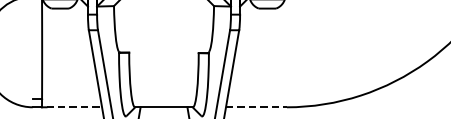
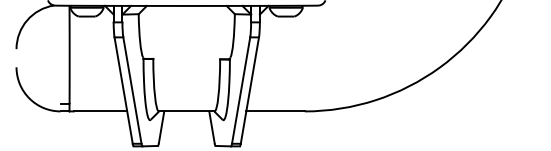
line: (74, 107) -> (100, 111), dashed -> solid
line: (257, 107) -> (276, 111), dashed -> solid

